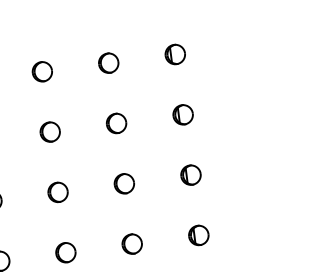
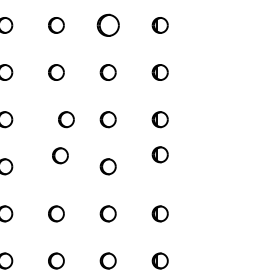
part: (107, 63) -> (107, 25), size x1.4
part: (58, 192) -> (66, 119), moved
part: (197, 235) -> (159, 154), moved
part: (65, 252) -> (60, 155), moved

